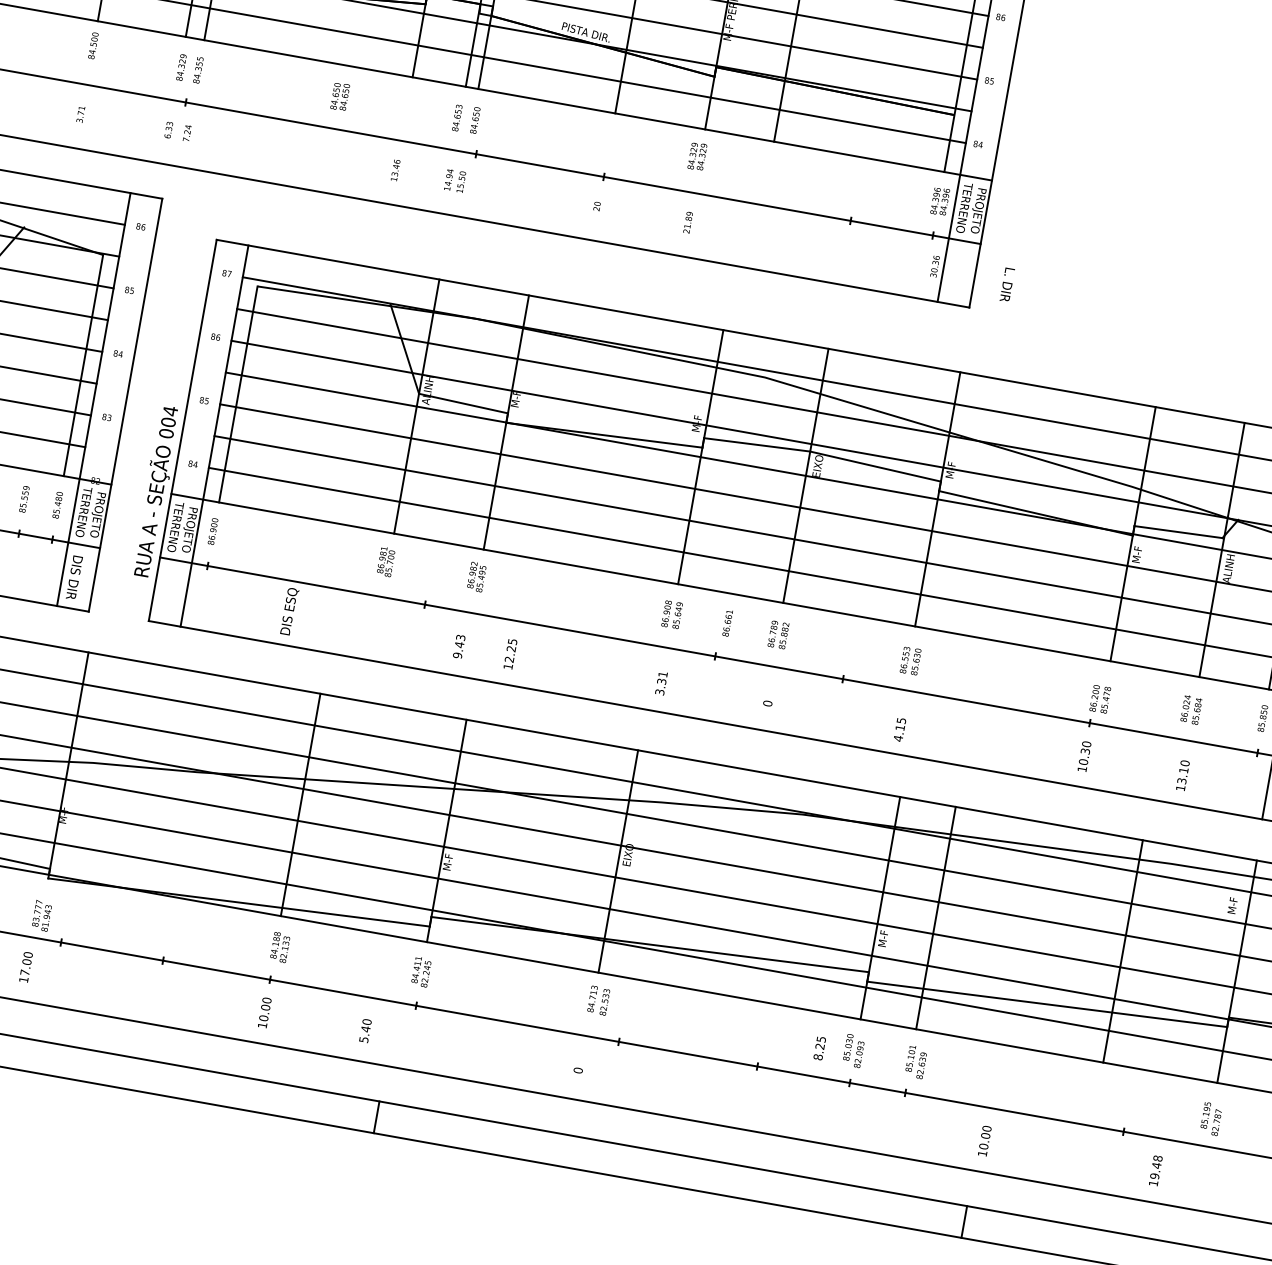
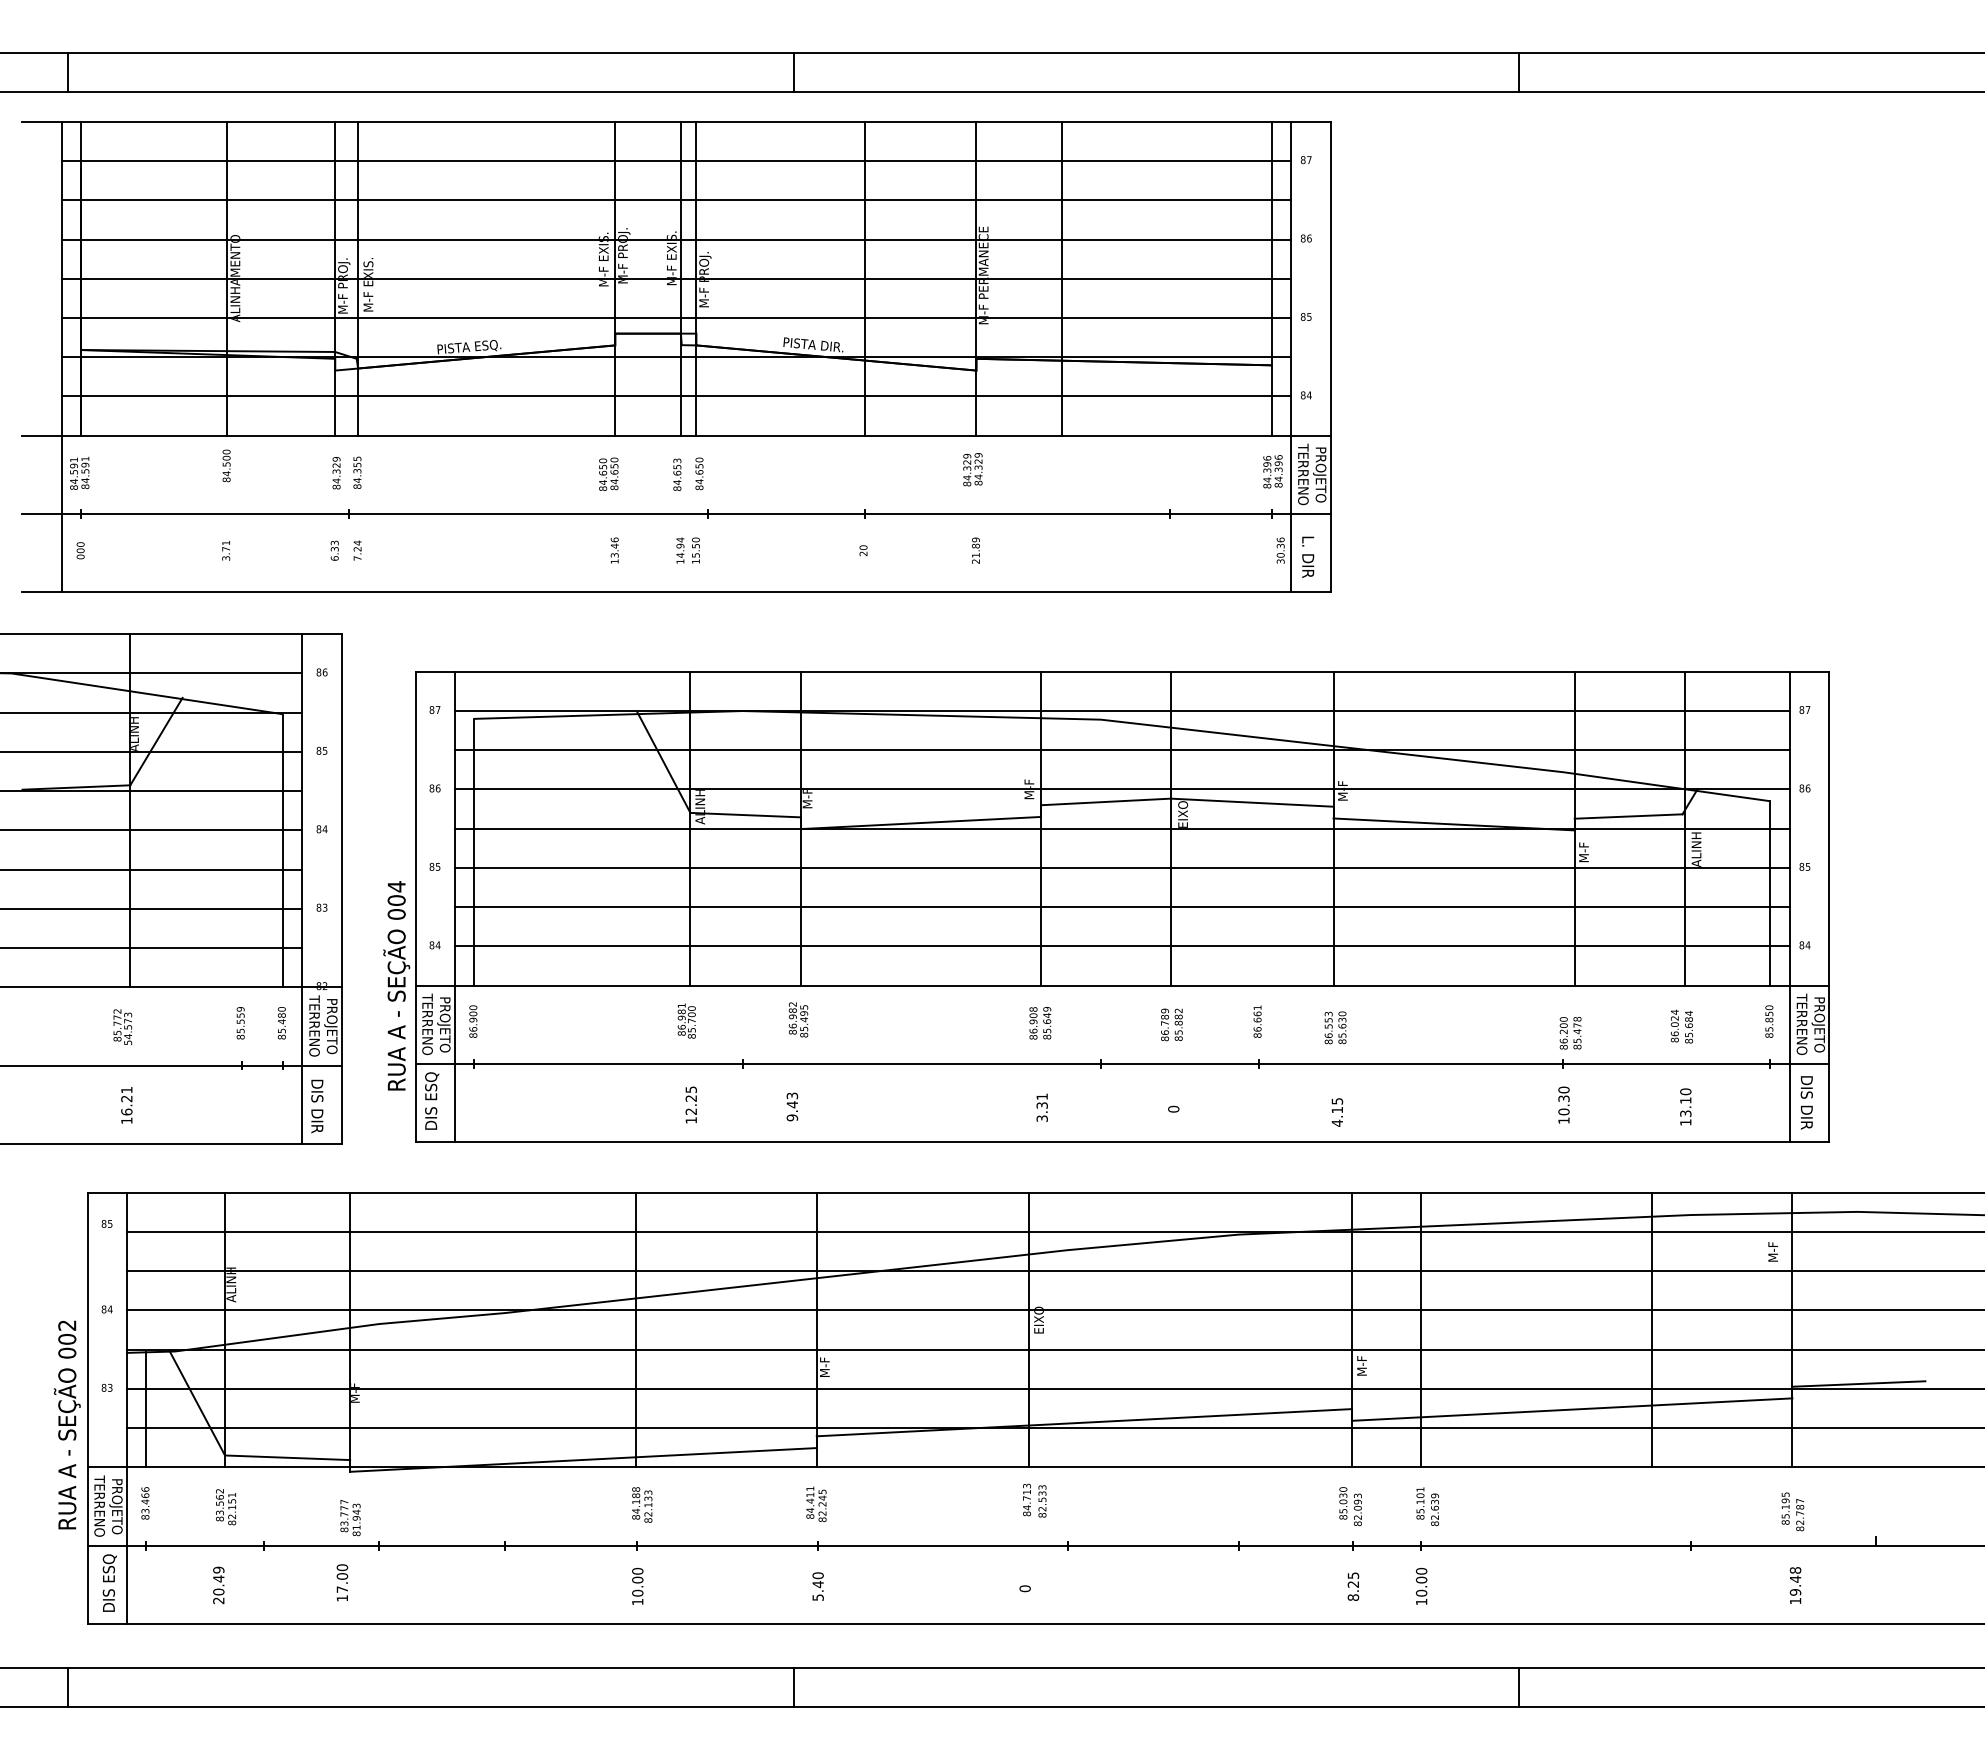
text: (340, 96) -> (608, 473), moved
text: (1007, 284) -> (1308, 556), moved
text: (290, 611) -> (432, 1100), moved
text: (727, 623) -> (1257, 1021), moved
text: (509, 653) -> (690, 1104), moved
text: (365, 1030) -> (817, 1586), moved
text: (819, 1048) -> (1353, 1586), moved
text: (984, 1141) -> (1421, 1586), moved
text: (1155, 1170) -> (1795, 1585), moved

